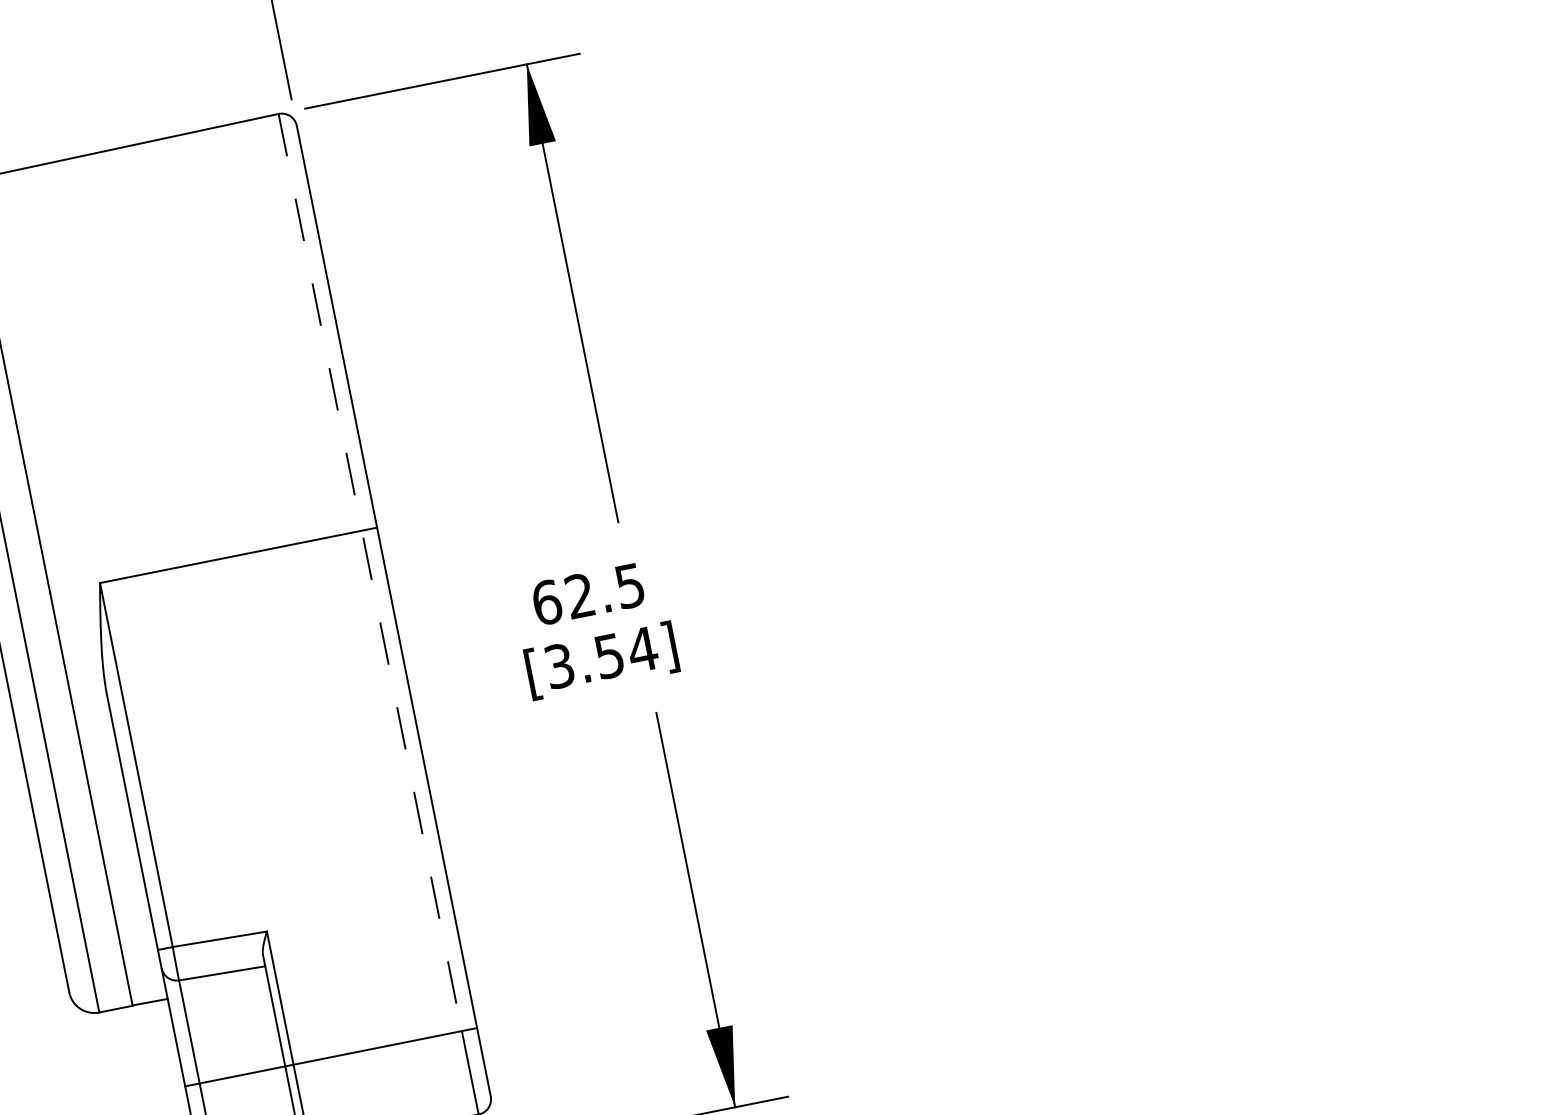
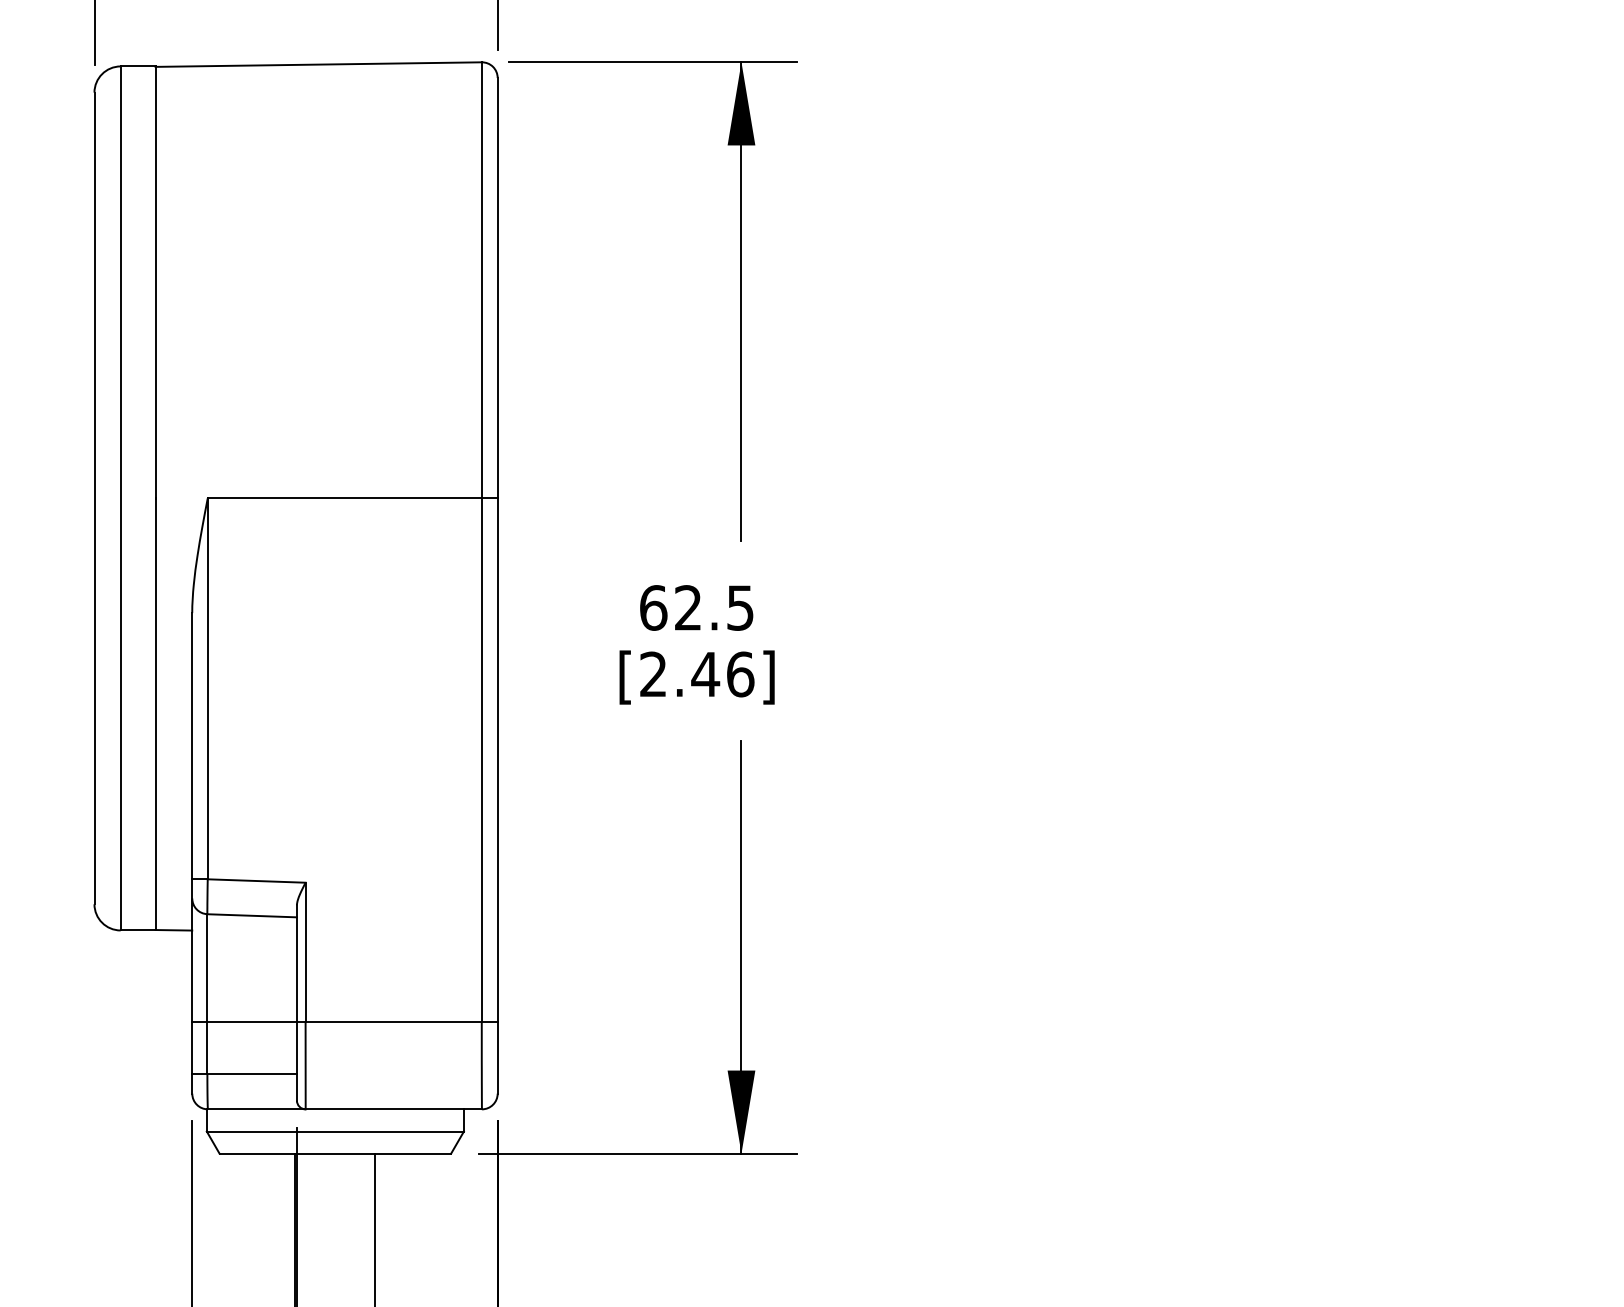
line: (370, 572) -> (481, 542), dashed -> solid
text: (601, 657) -> (697, 674), [3.54] -> [2.46]

